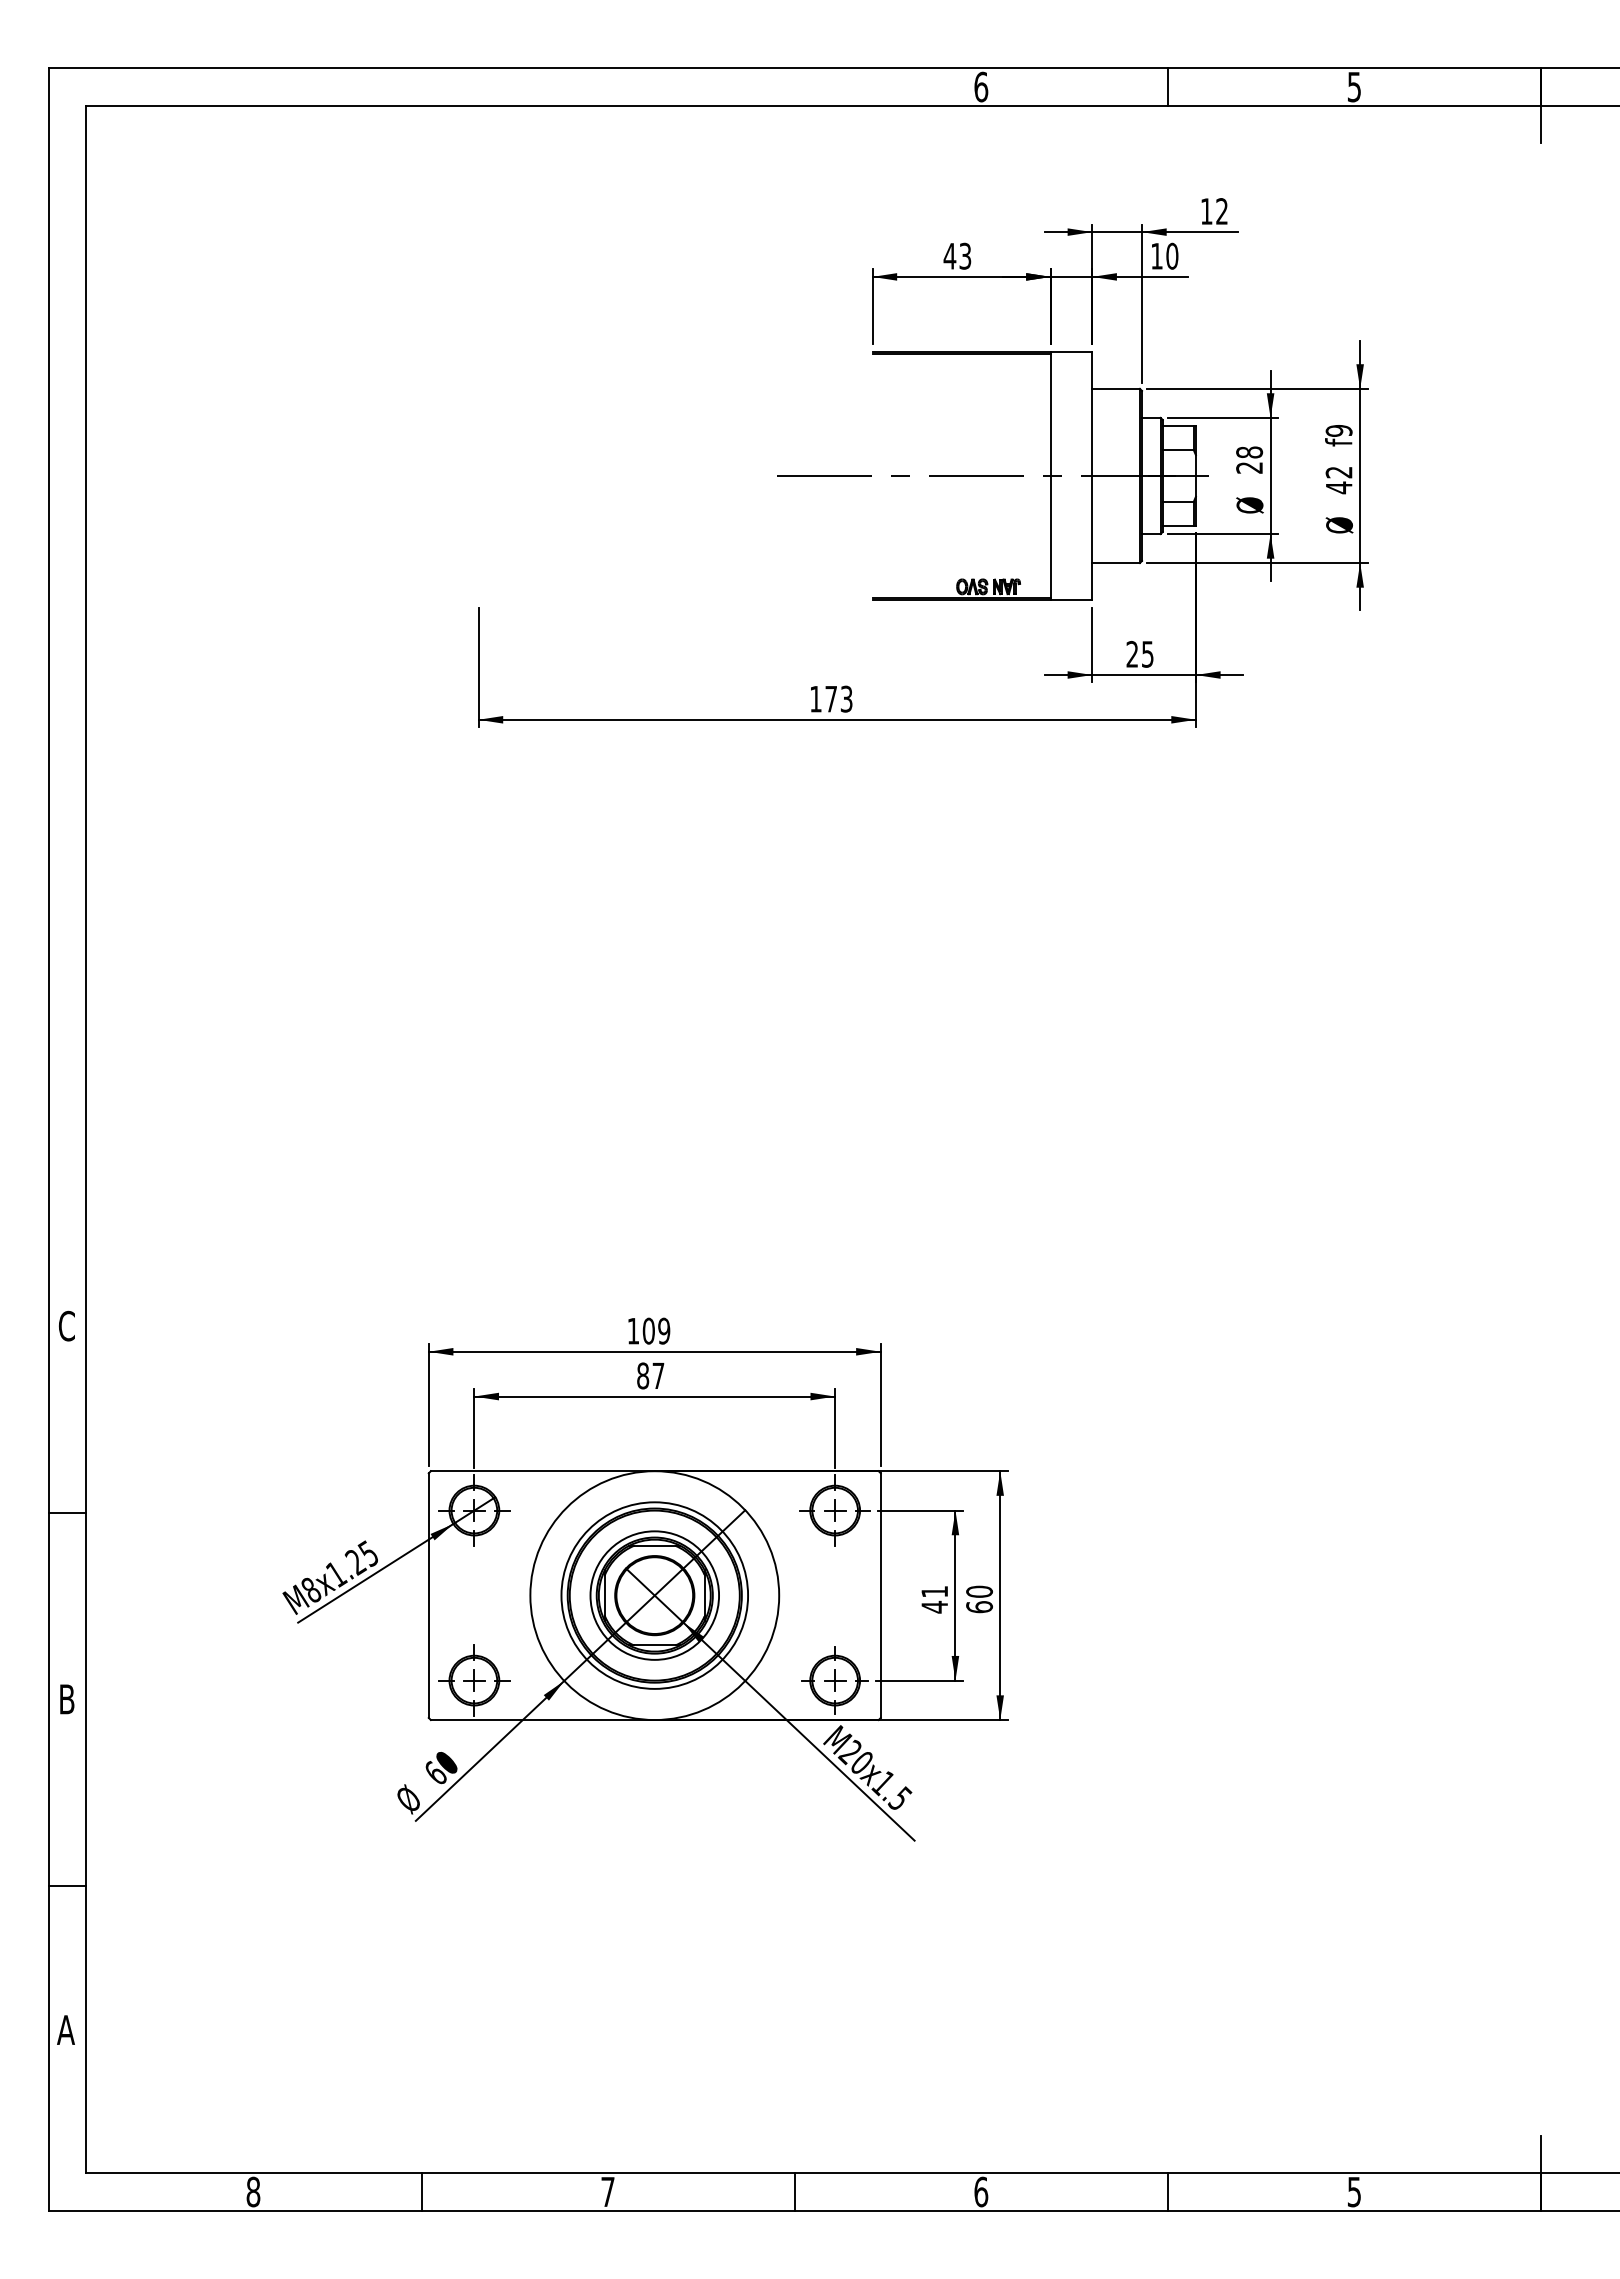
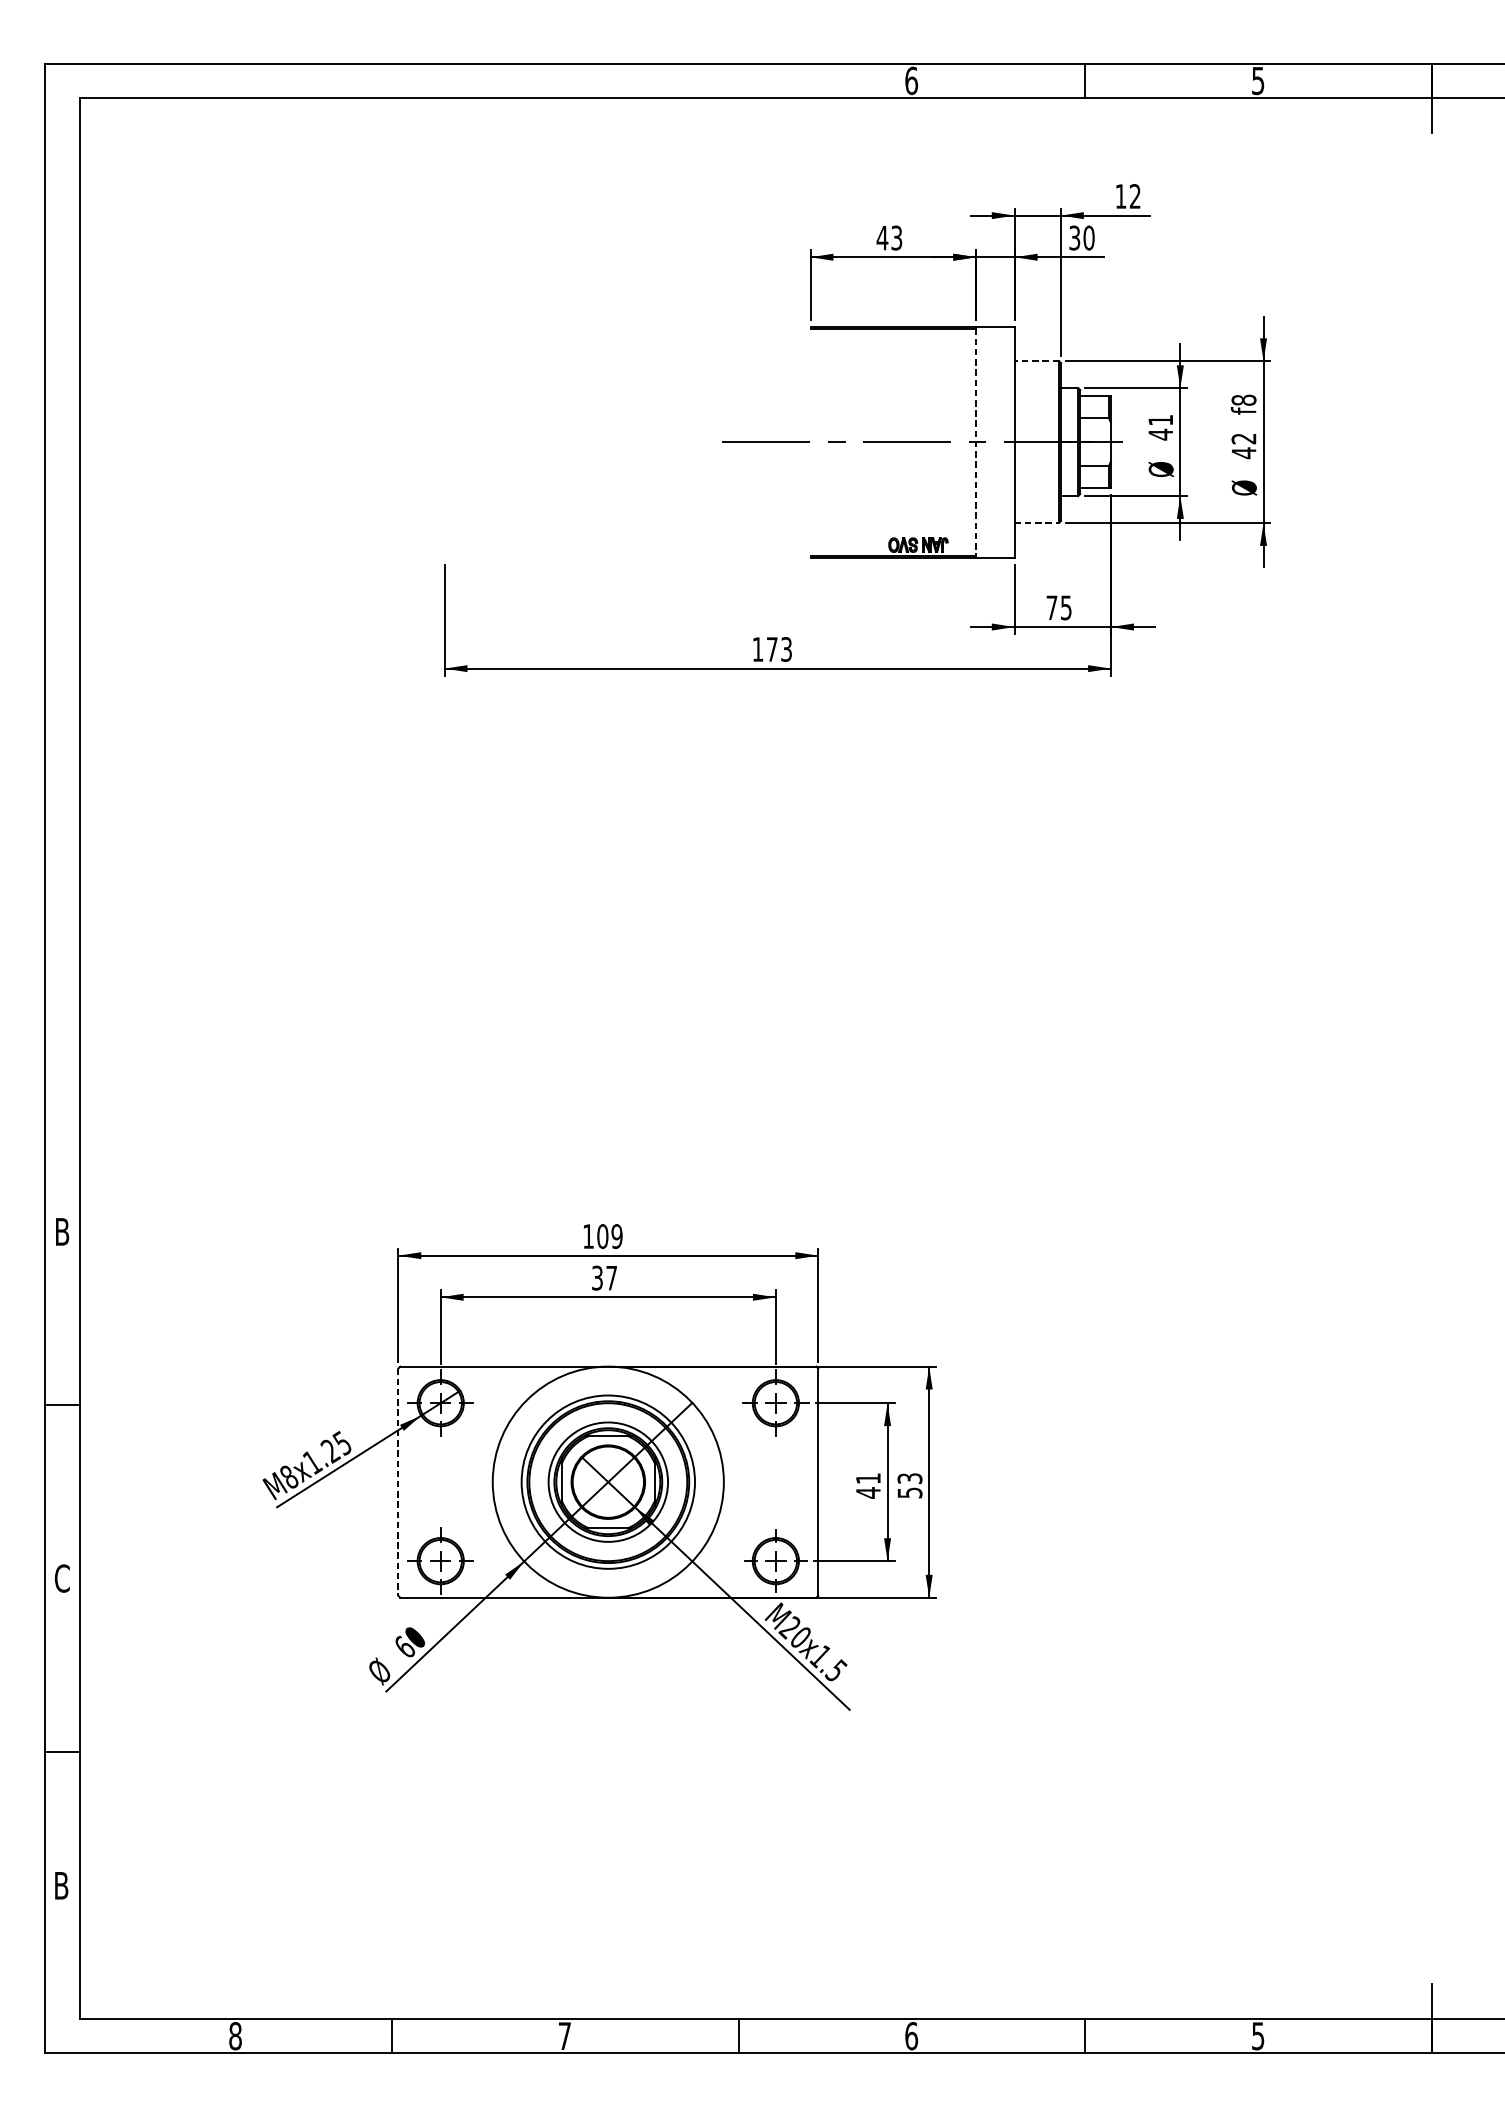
text: (1156, 255) -> (1074, 237), 10 -> 30
line: (1116, 388) -> (1037, 360), solid -> dashed
text: (1338, 430) -> (1243, 399), f9 -> f8
text: (1249, 460) -> (1160, 427), 28 -> 41
line: (1050, 476) -> (975, 442), solid -> dashed
line: (1116, 563) -> (1037, 523), solid -> dashed
text: (1132, 653) -> (1052, 607), 25 -> 75
text: (66, 1325) -> (61, 1231), C -> B
text: (643, 1375) -> (597, 1277), 87 -> 37
line: (428, 1596) -> (398, 1483), solid -> dashed
text: (979, 1599) -> (909, 1485), 60 -> 53
text: (66, 1699) -> (61, 1578), B -> C
text: (65, 2029) -> (60, 1885), A -> B

